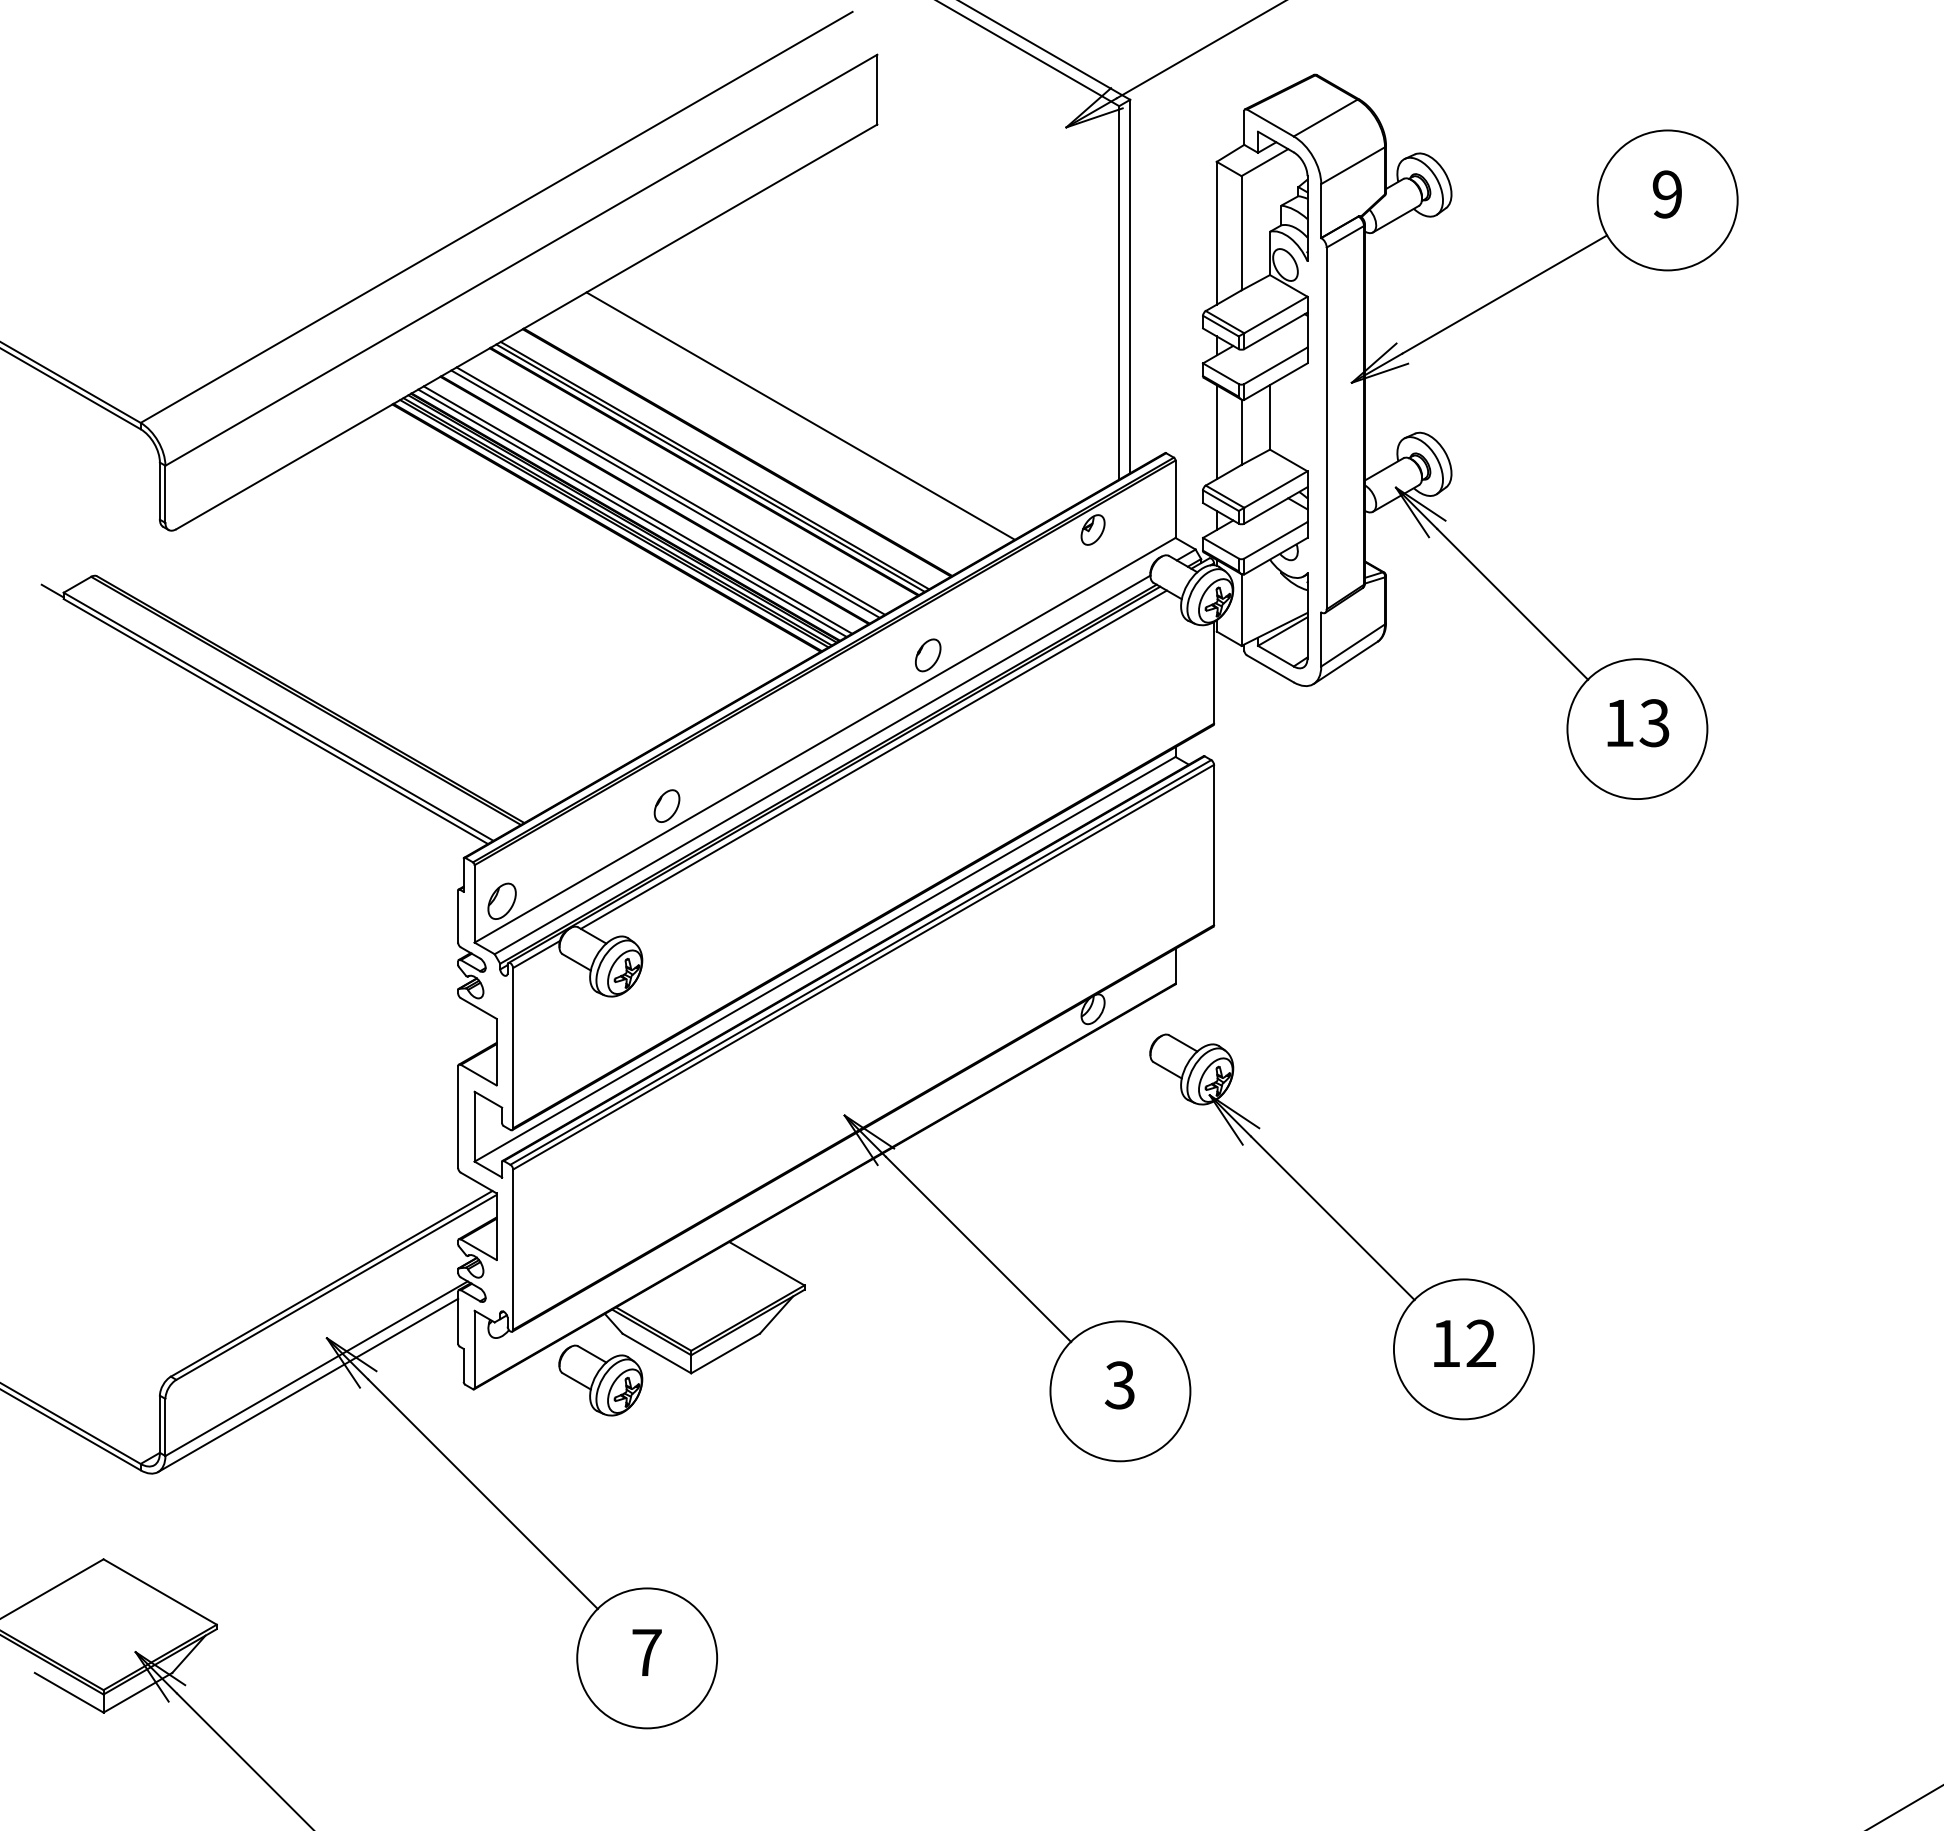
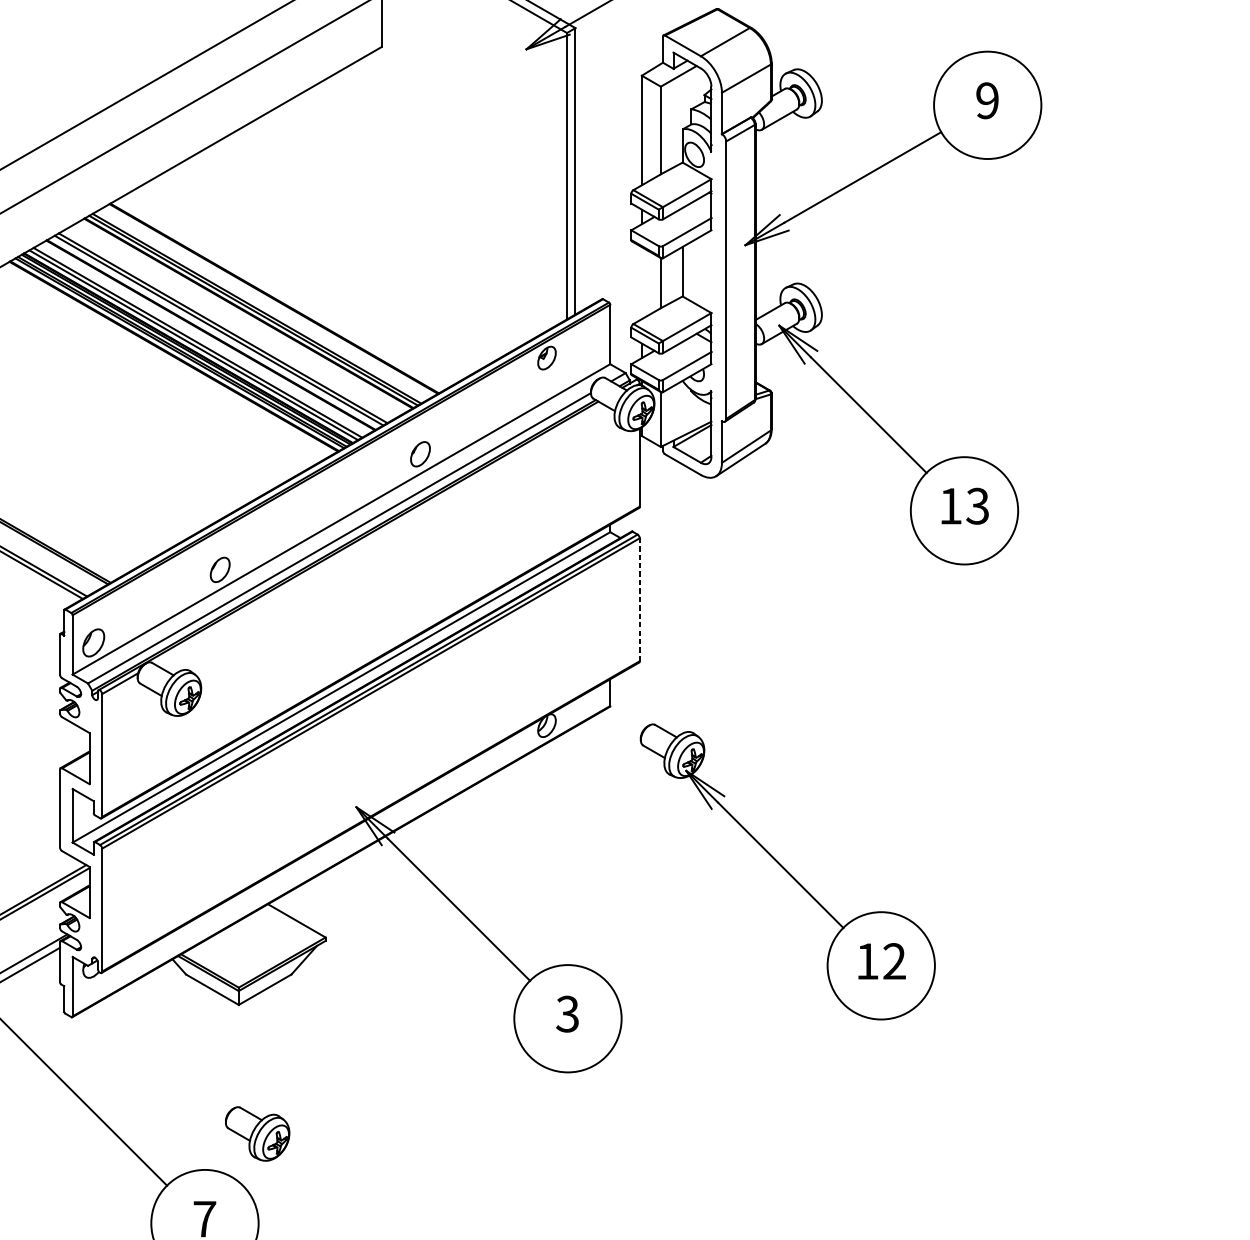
line: (800, 415) -> (322, 270), removed
line: (1216, 432) -> (641, 283), removed
line: (873, 759) -> (378, 534), removed
line: (1214, 844) -> (640, 599), solid -> dashed
part: (1341, 1226) -> (787, 871), moved
part: (600, 1380) -> (257, 1133), moved

